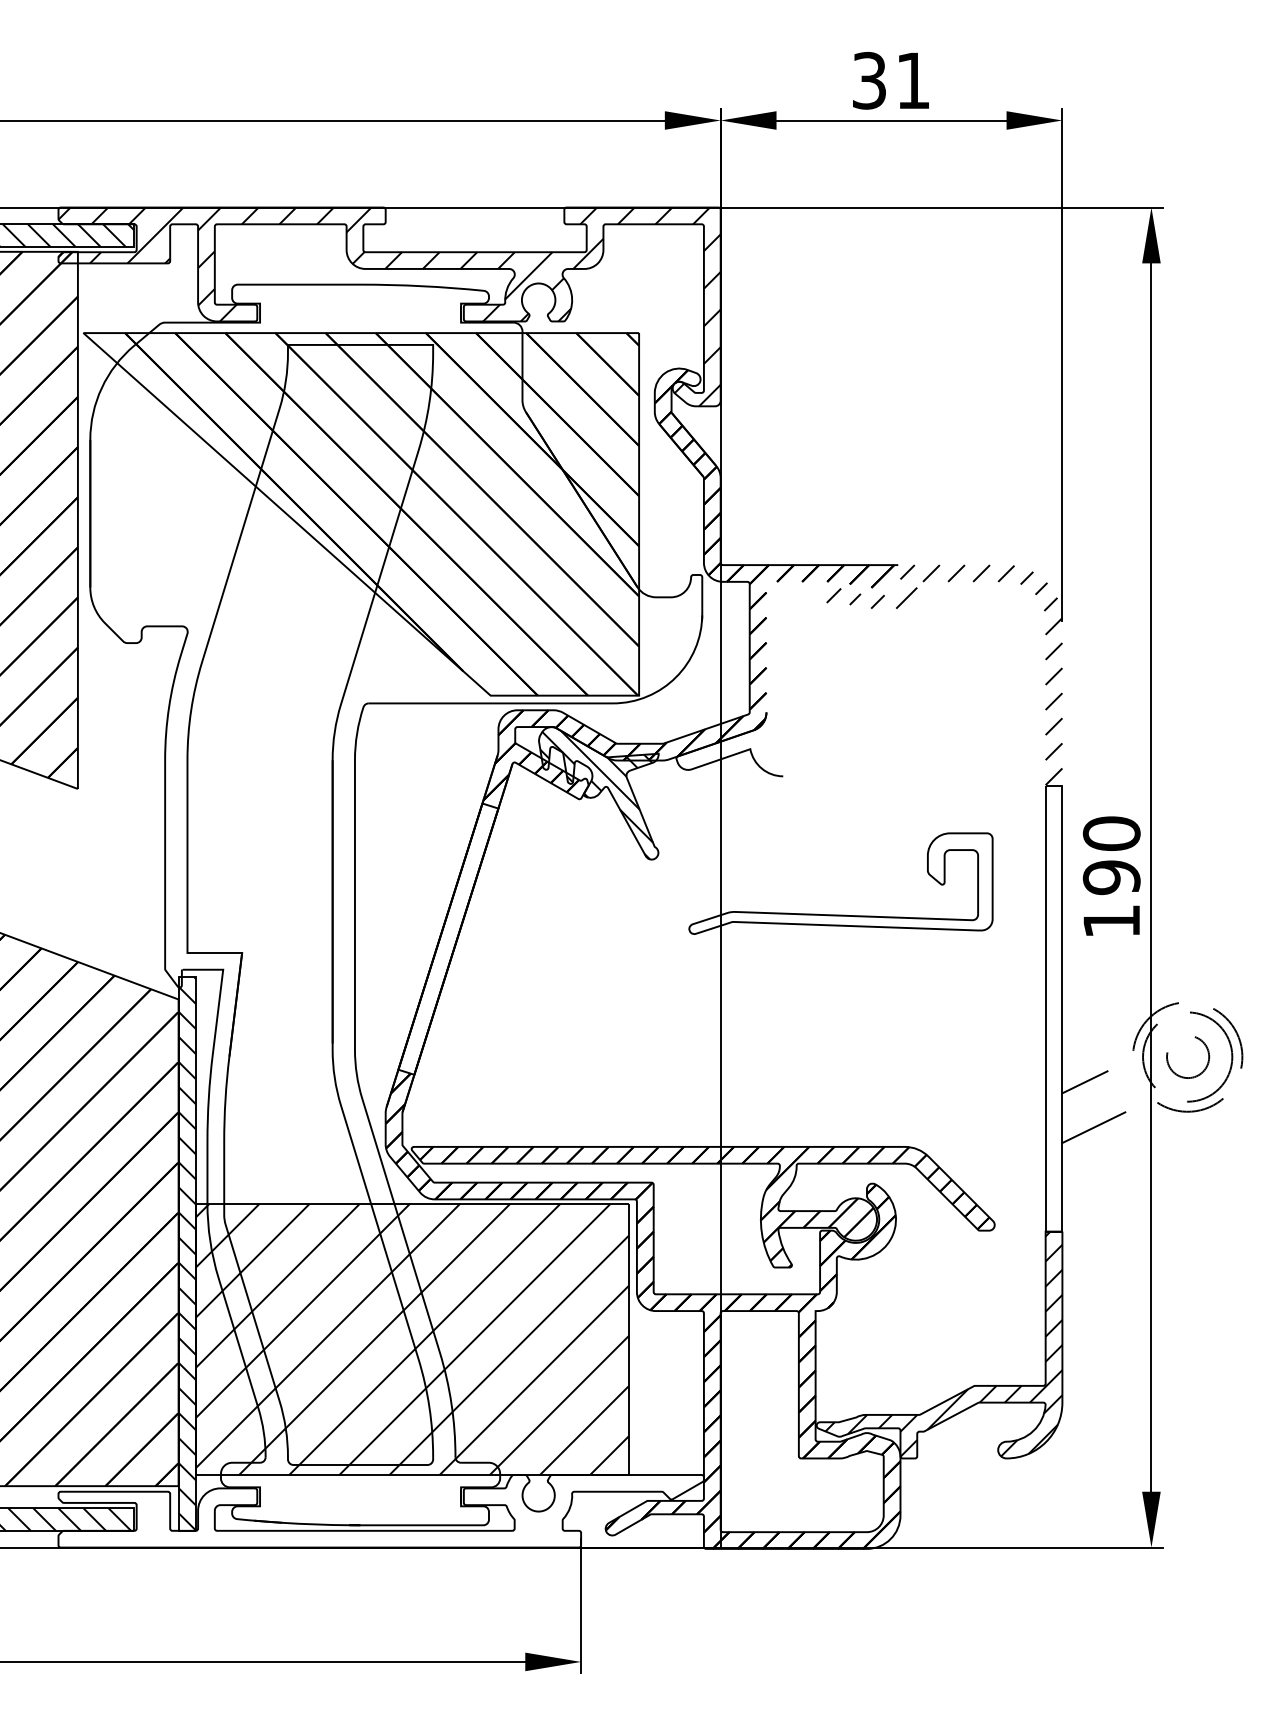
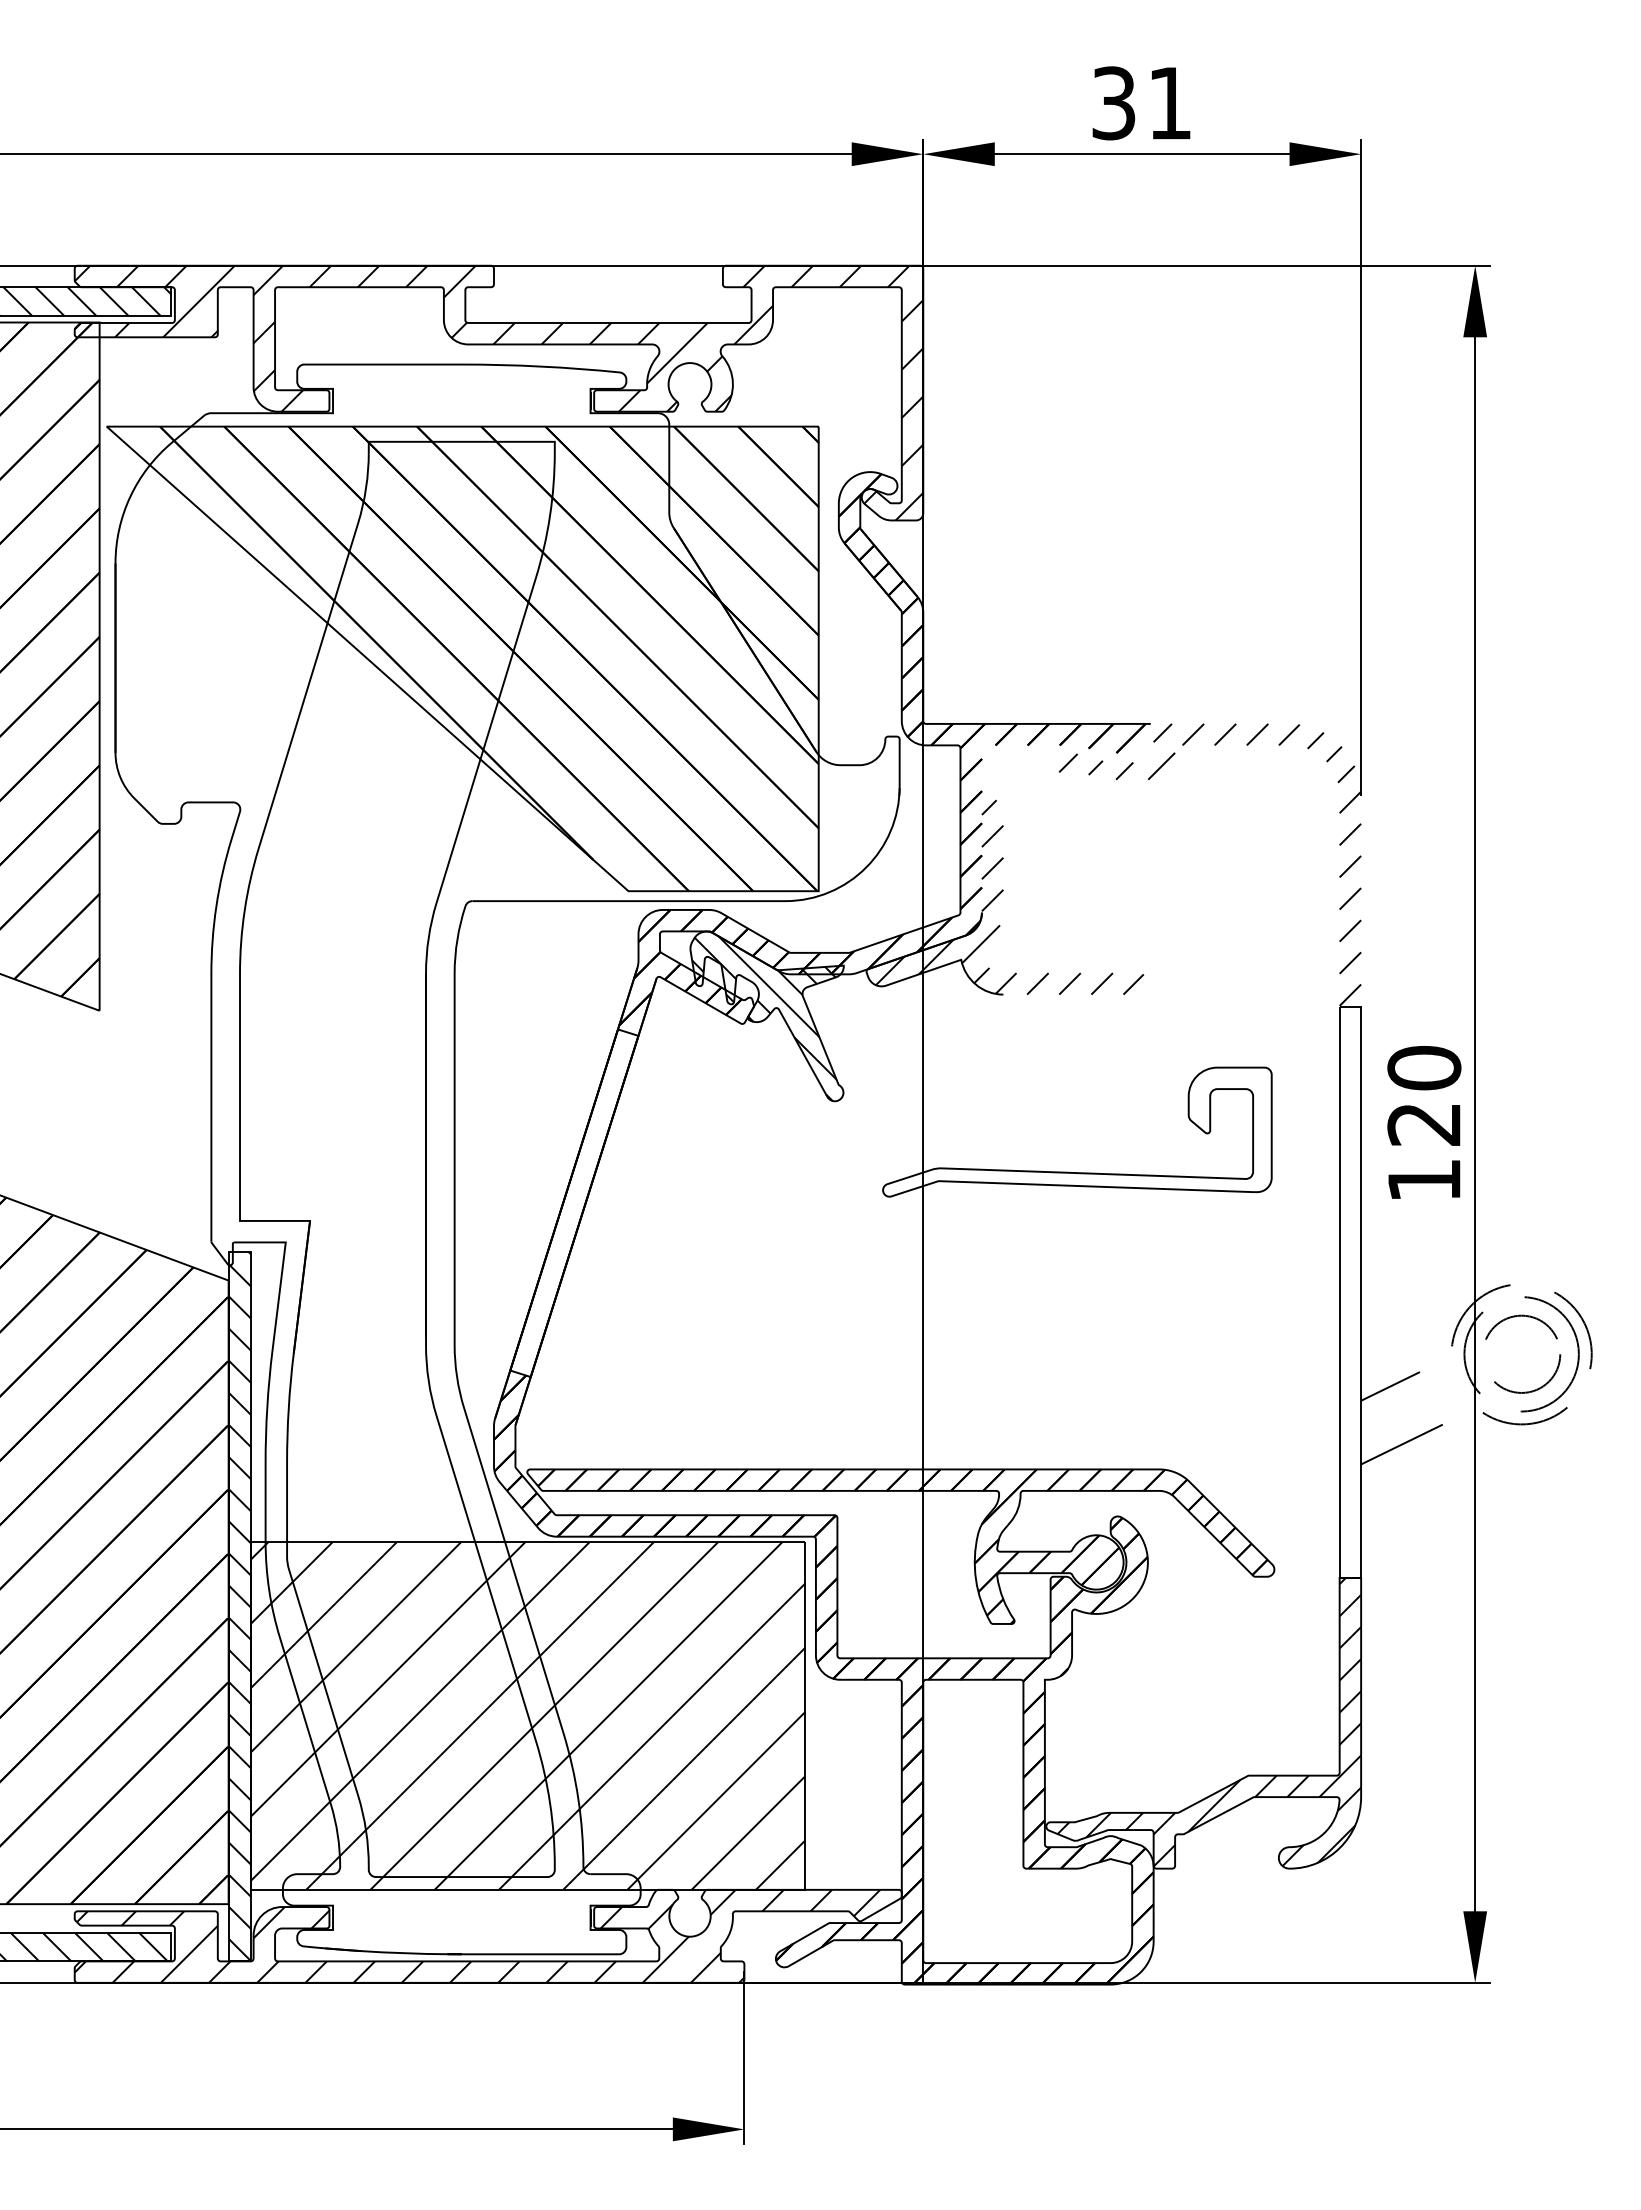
hatch: (787, 700) -> (1009, 897), added
text: (1111, 877) -> (1424, 1124), 190 -> 120
circle: (1189, 1056) -> (1523, 1353), size x1.43
hatch: (372, 1510) -> (477, 1935), added

